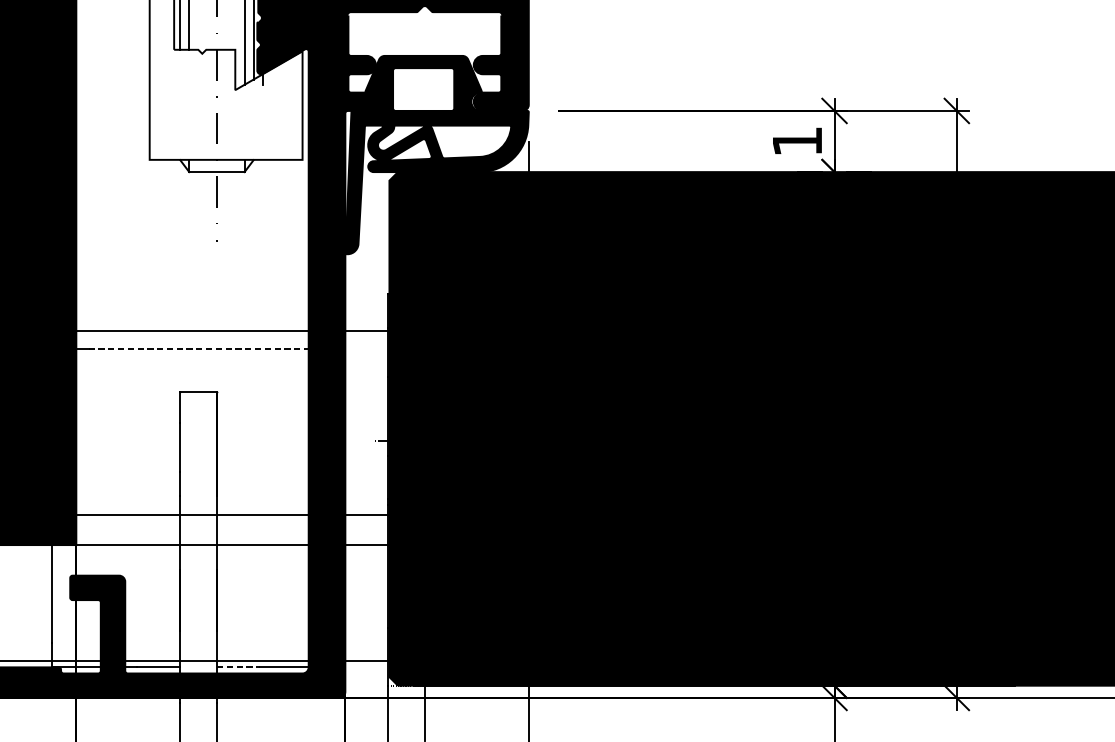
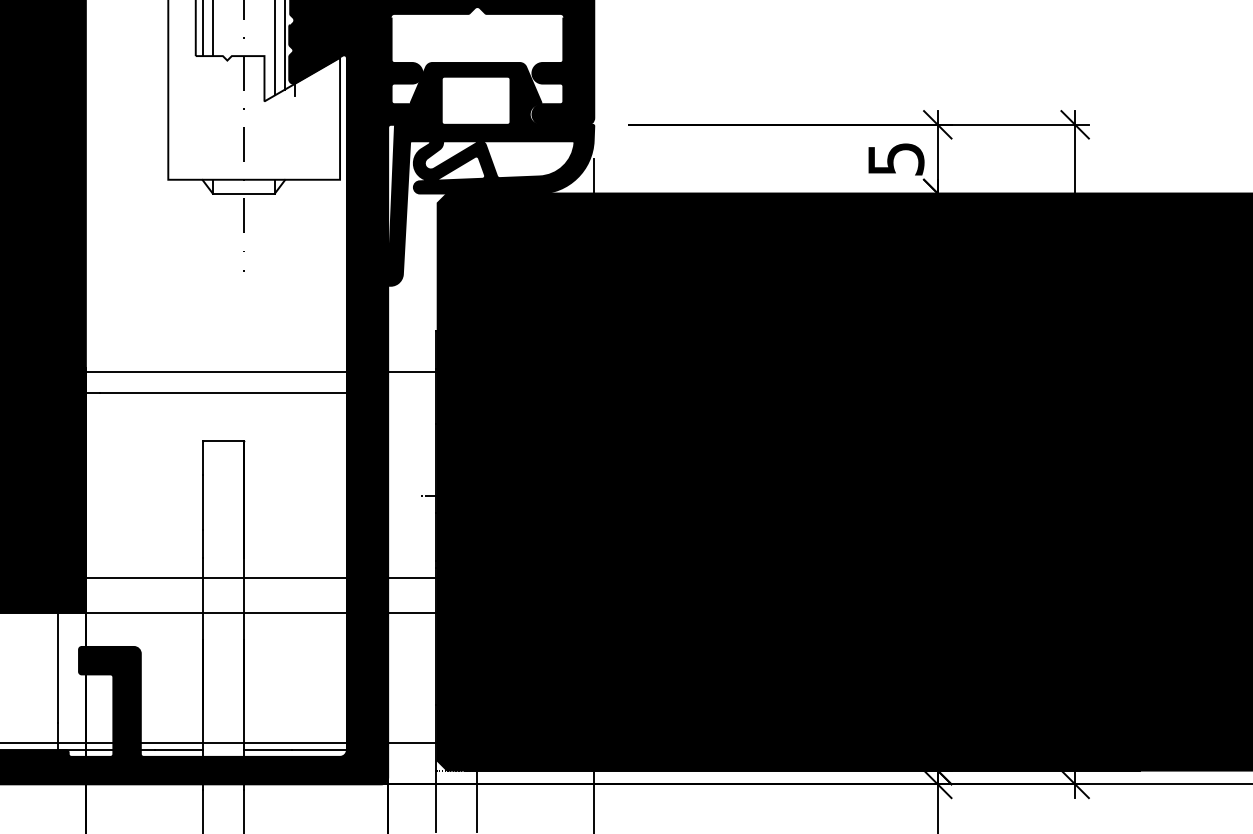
text: (797, 141) -> (896, 159), 1 -> 5
line: (198, 349) -> (223, 392), dashed -> solid
line: (238, 667) -> (268, 750), dashed -> solid

